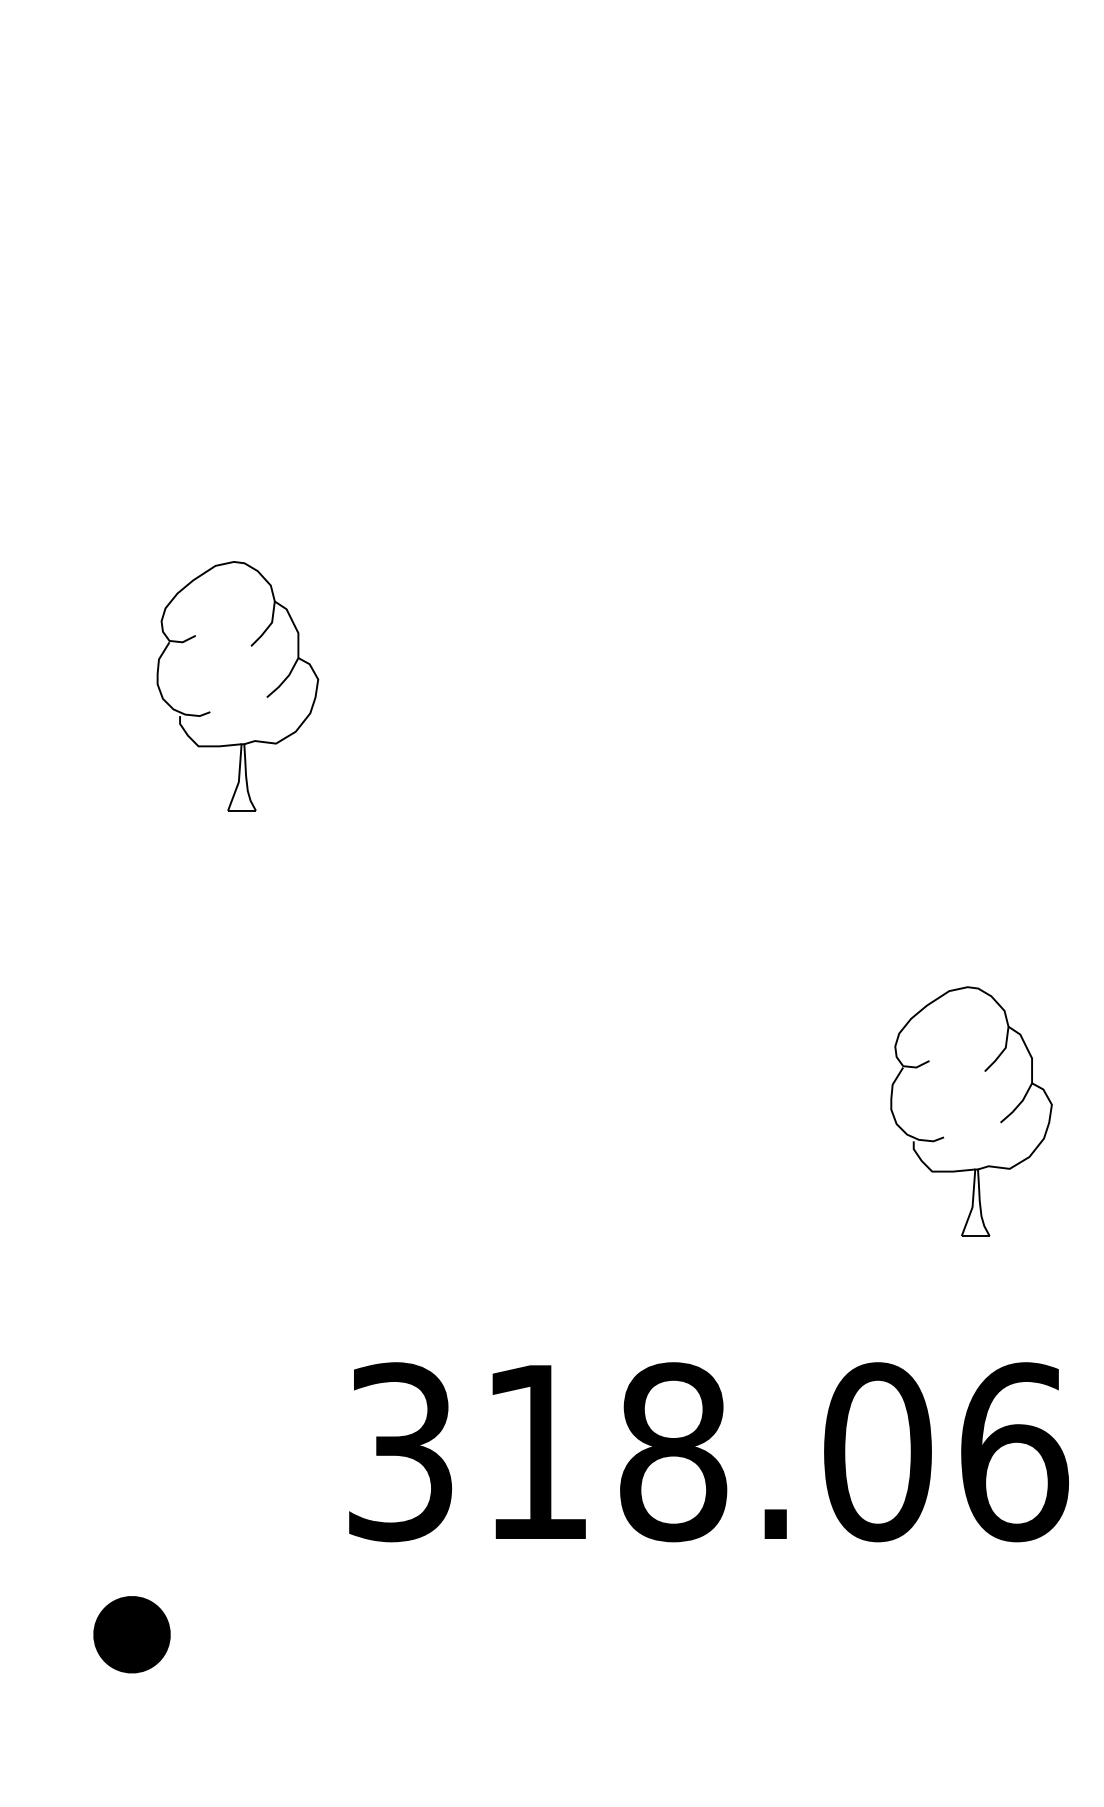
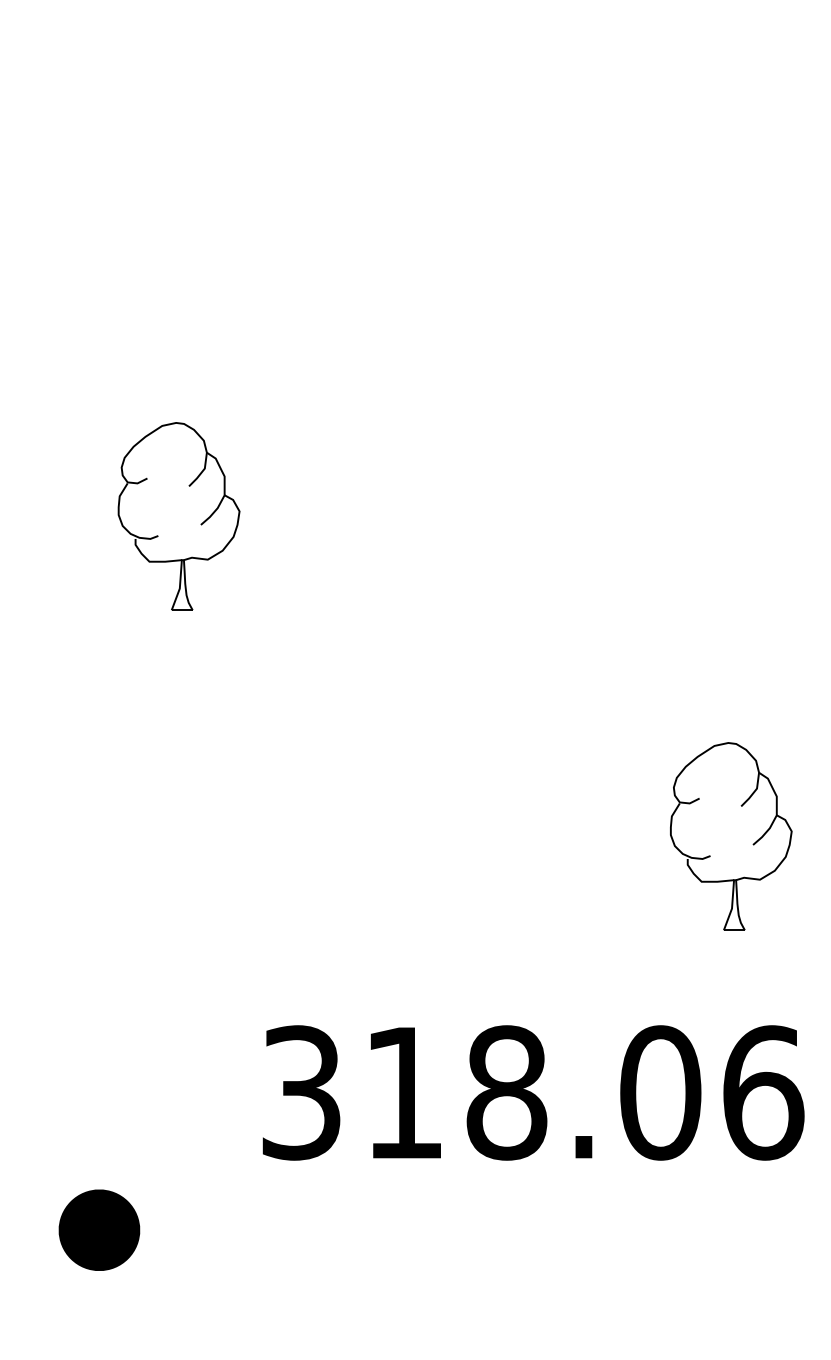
part: (131, 1634) -> (99, 1230), size x1.4

